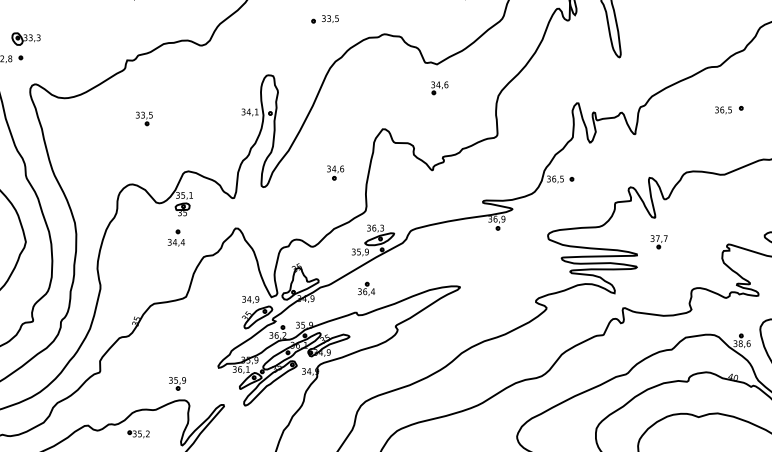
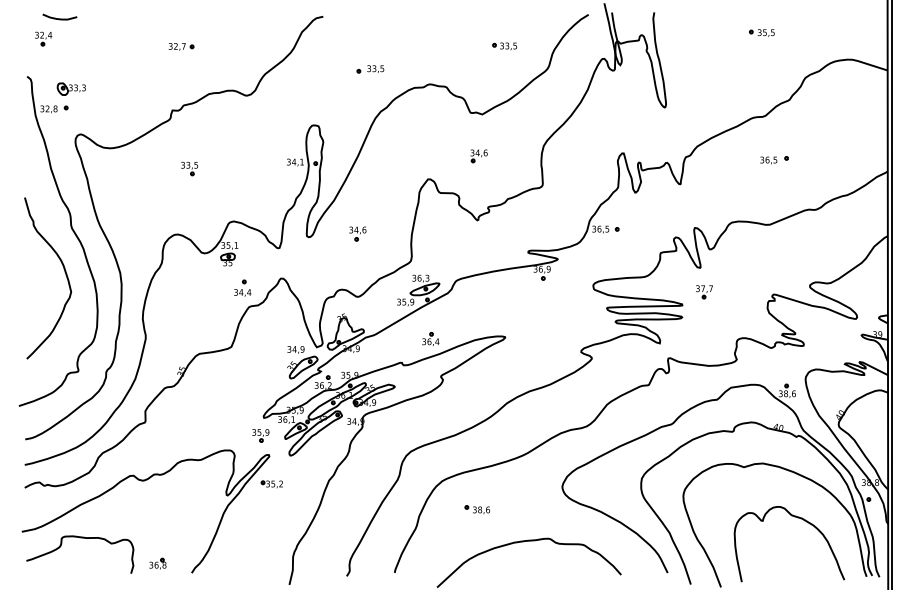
part: (439, 88) -> (478, 156), moved
part: (335, 172) -> (357, 233), moved
part: (176, 237) -> (242, 287), moved
part: (366, 288) -> (430, 338), moved
part: (177, 383) -> (260, 435), moved
part: (138, 434) -> (271, 484), moved

